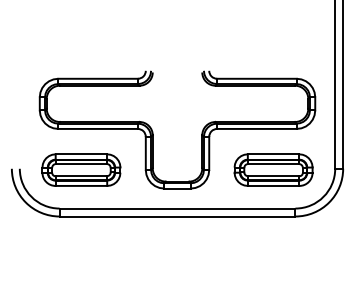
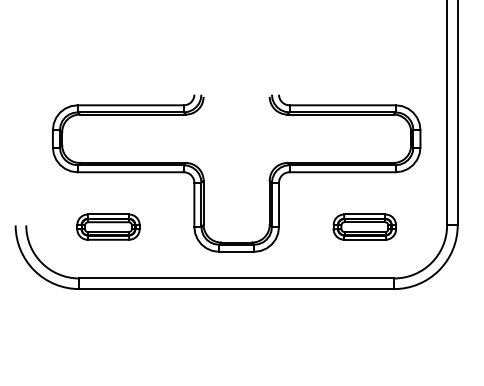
part: (81, 169) -> (108, 226), size x0.6
part: (273, 169) -> (364, 226), size x0.6

